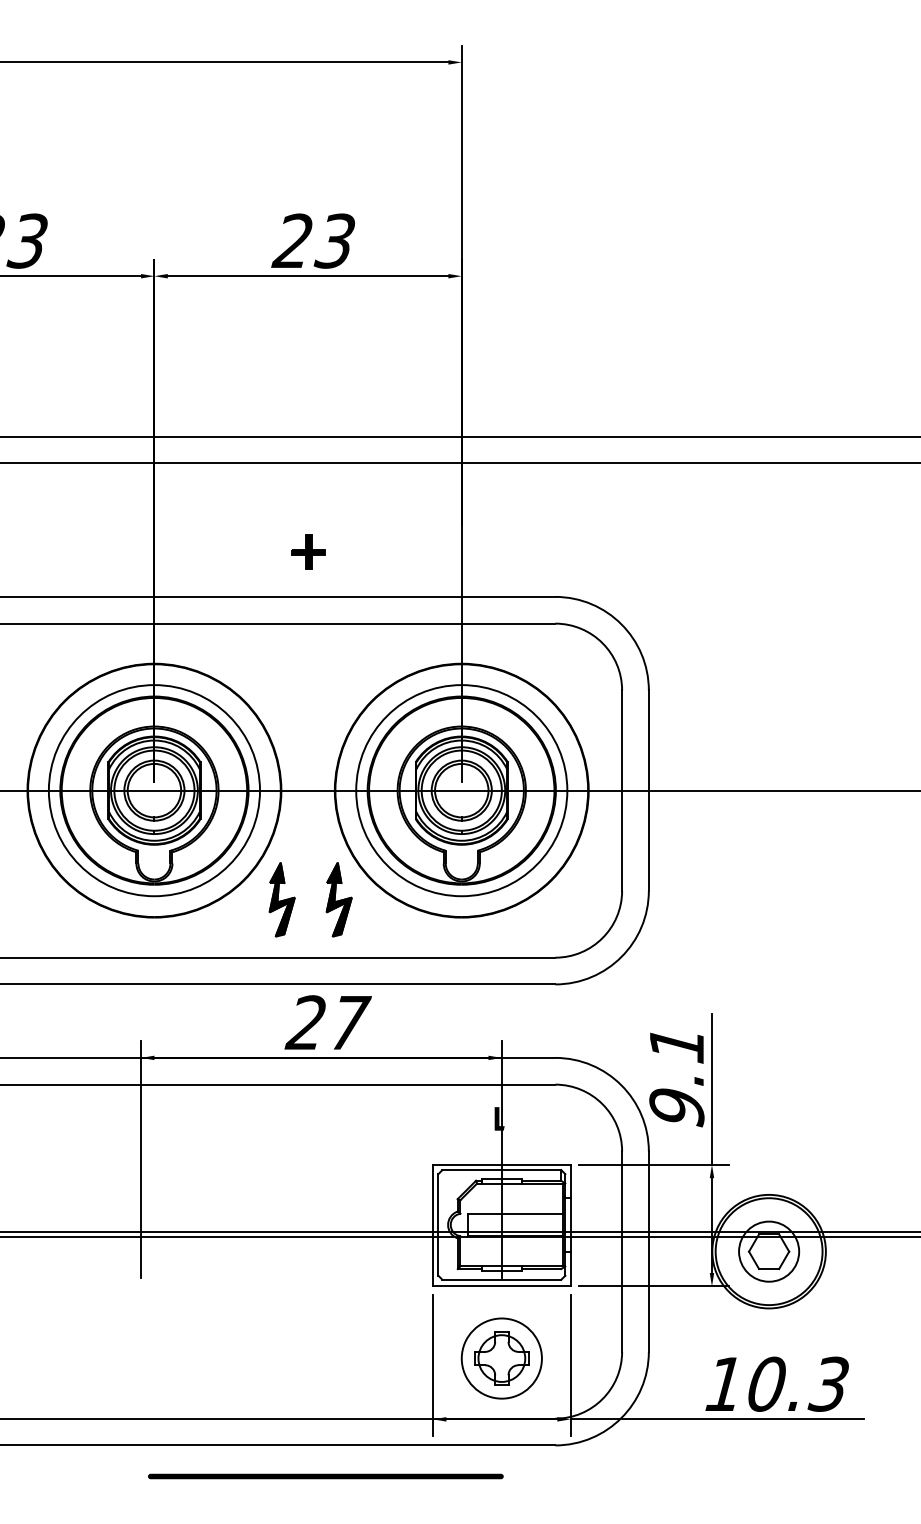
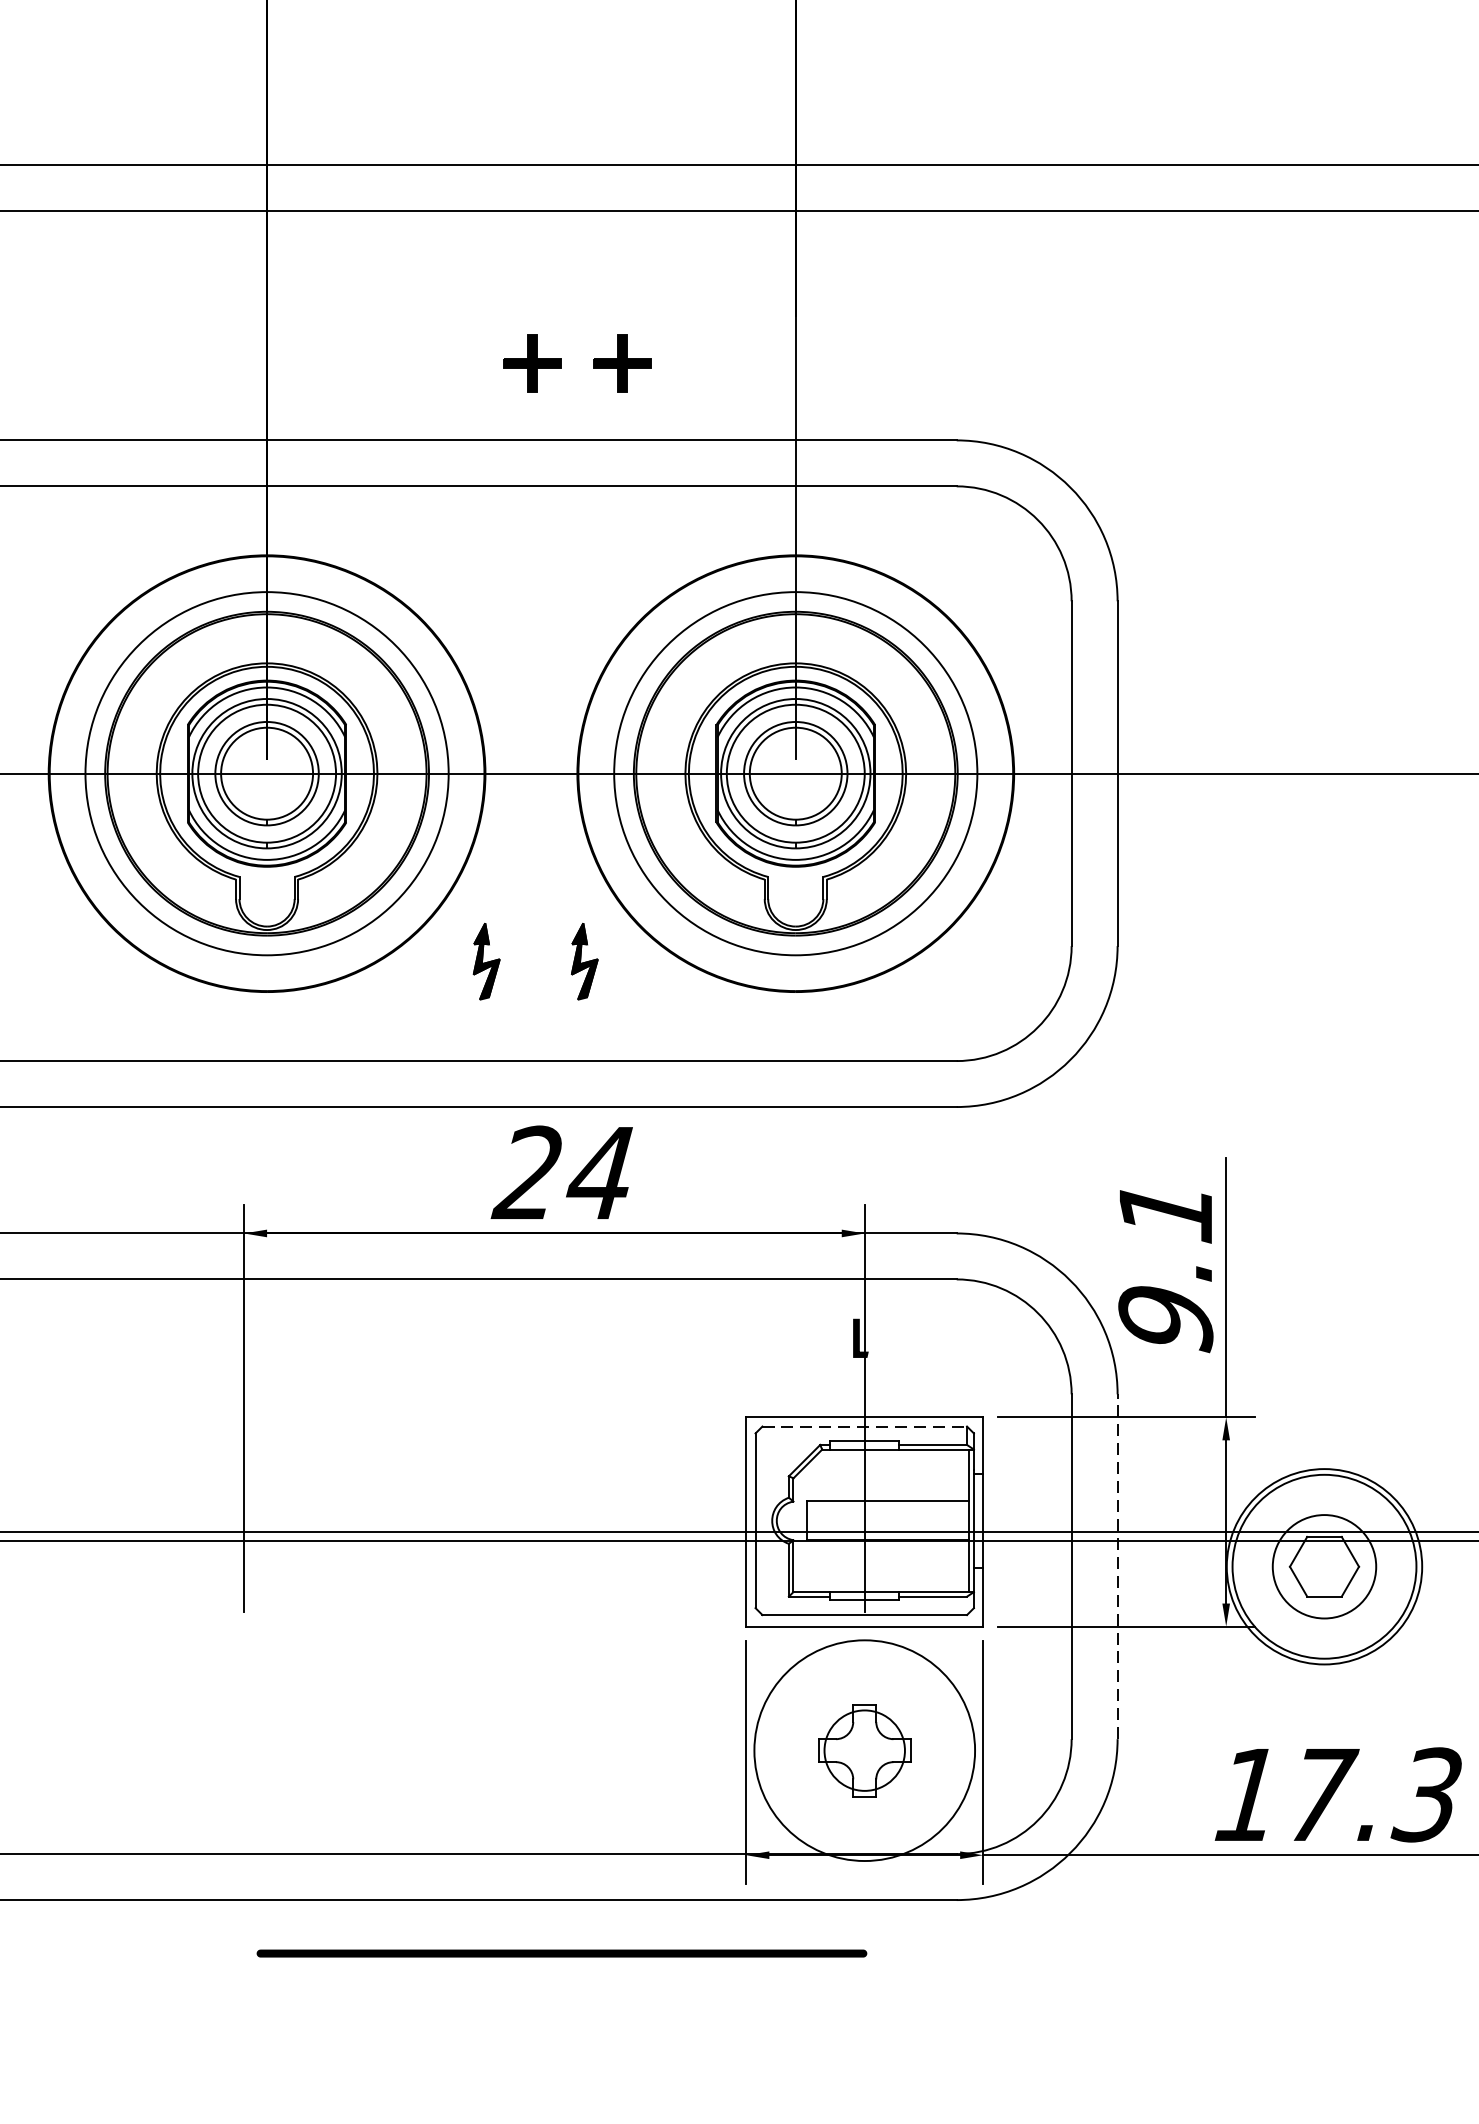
part: (360, 551) -> (621, 362), added
part: (281, 899) -> (485, 960), size x0.6
part: (338, 899) -> (583, 960), size x0.6
text: (349, 1022) -> (602, 1172), 27 -> 24
line: (502, 1170) -> (865, 1427), solid -> dashed
line: (648, 1251) -> (1117, 1566), solid -> dashed
circle: (501, 1358) -> (864, 1750), size x1.6
text: (768, 1383) -> (1323, 1793), 10.3 -> 17.3

